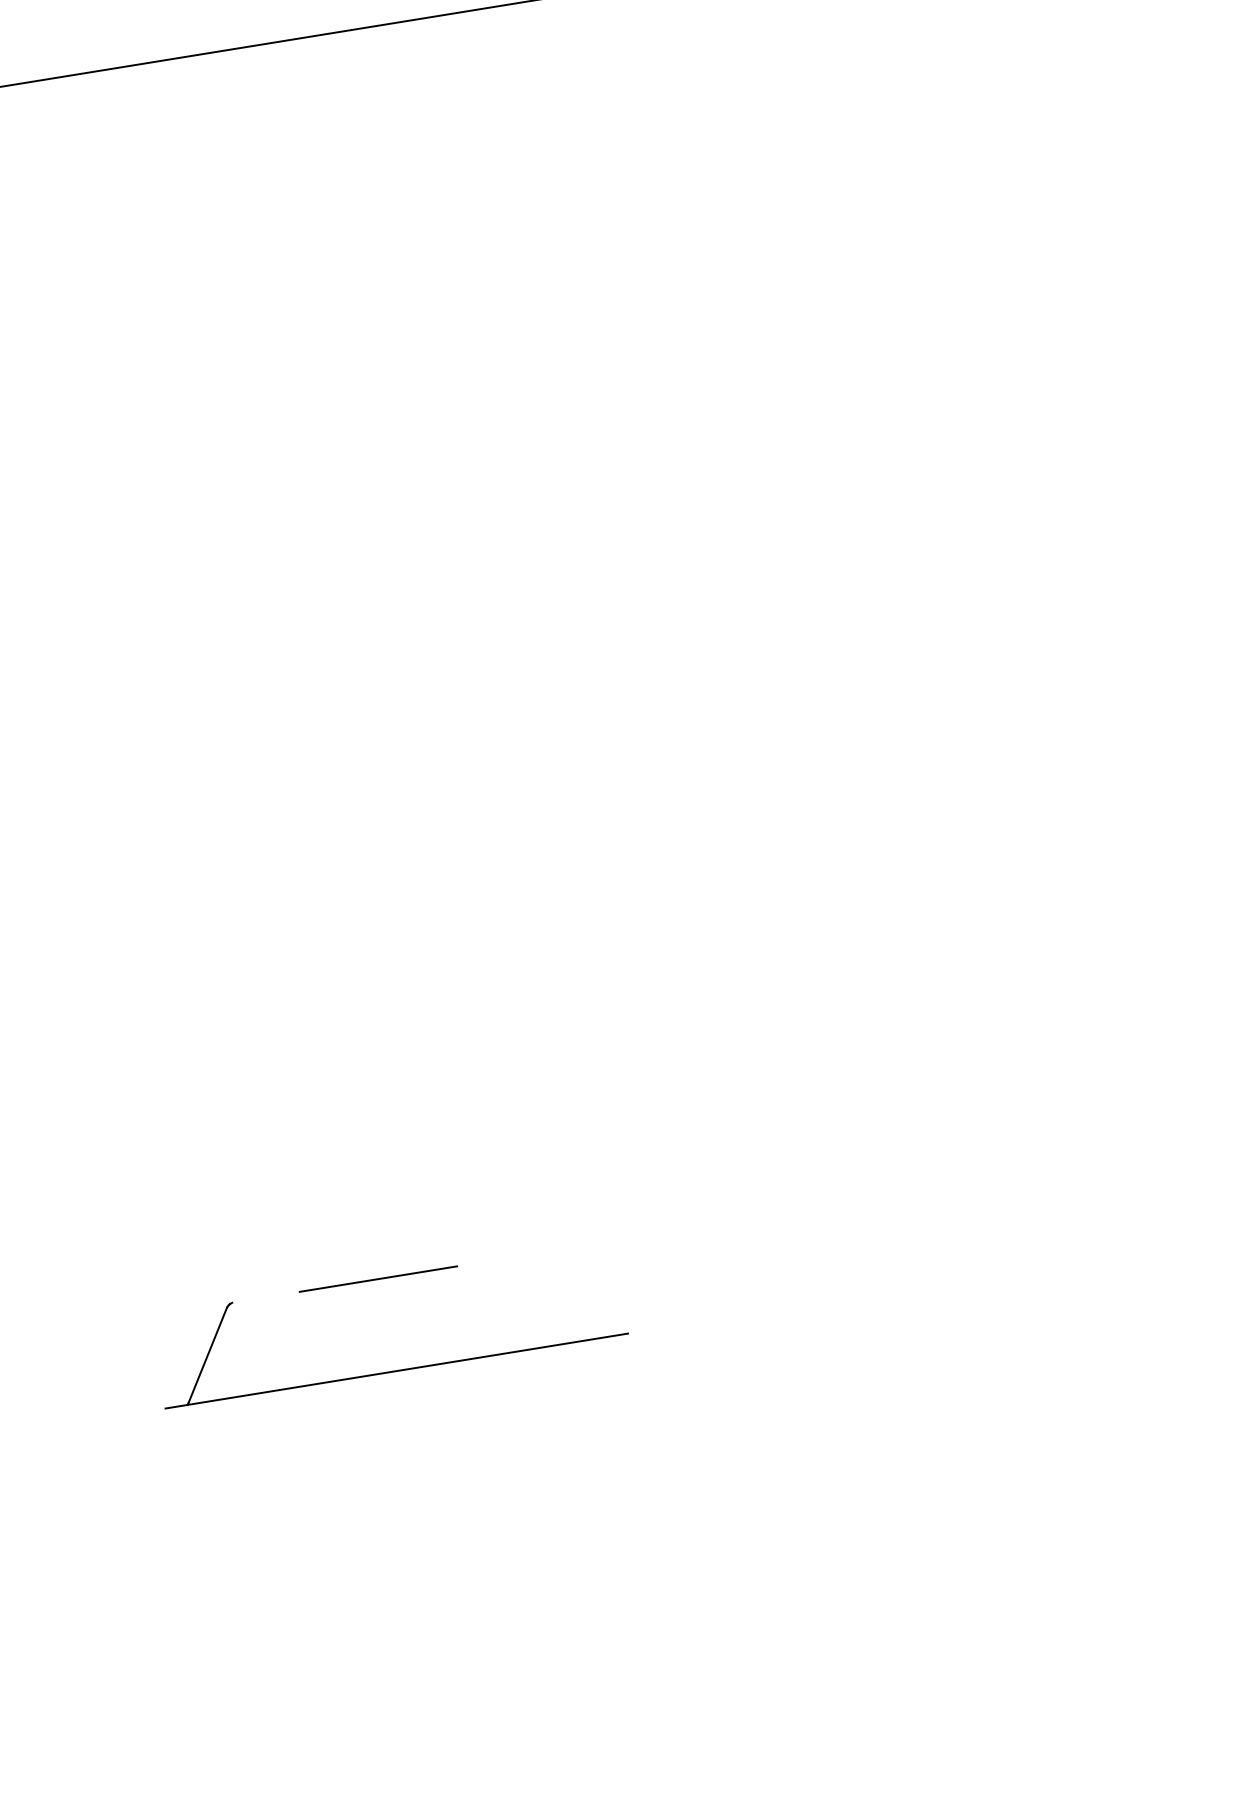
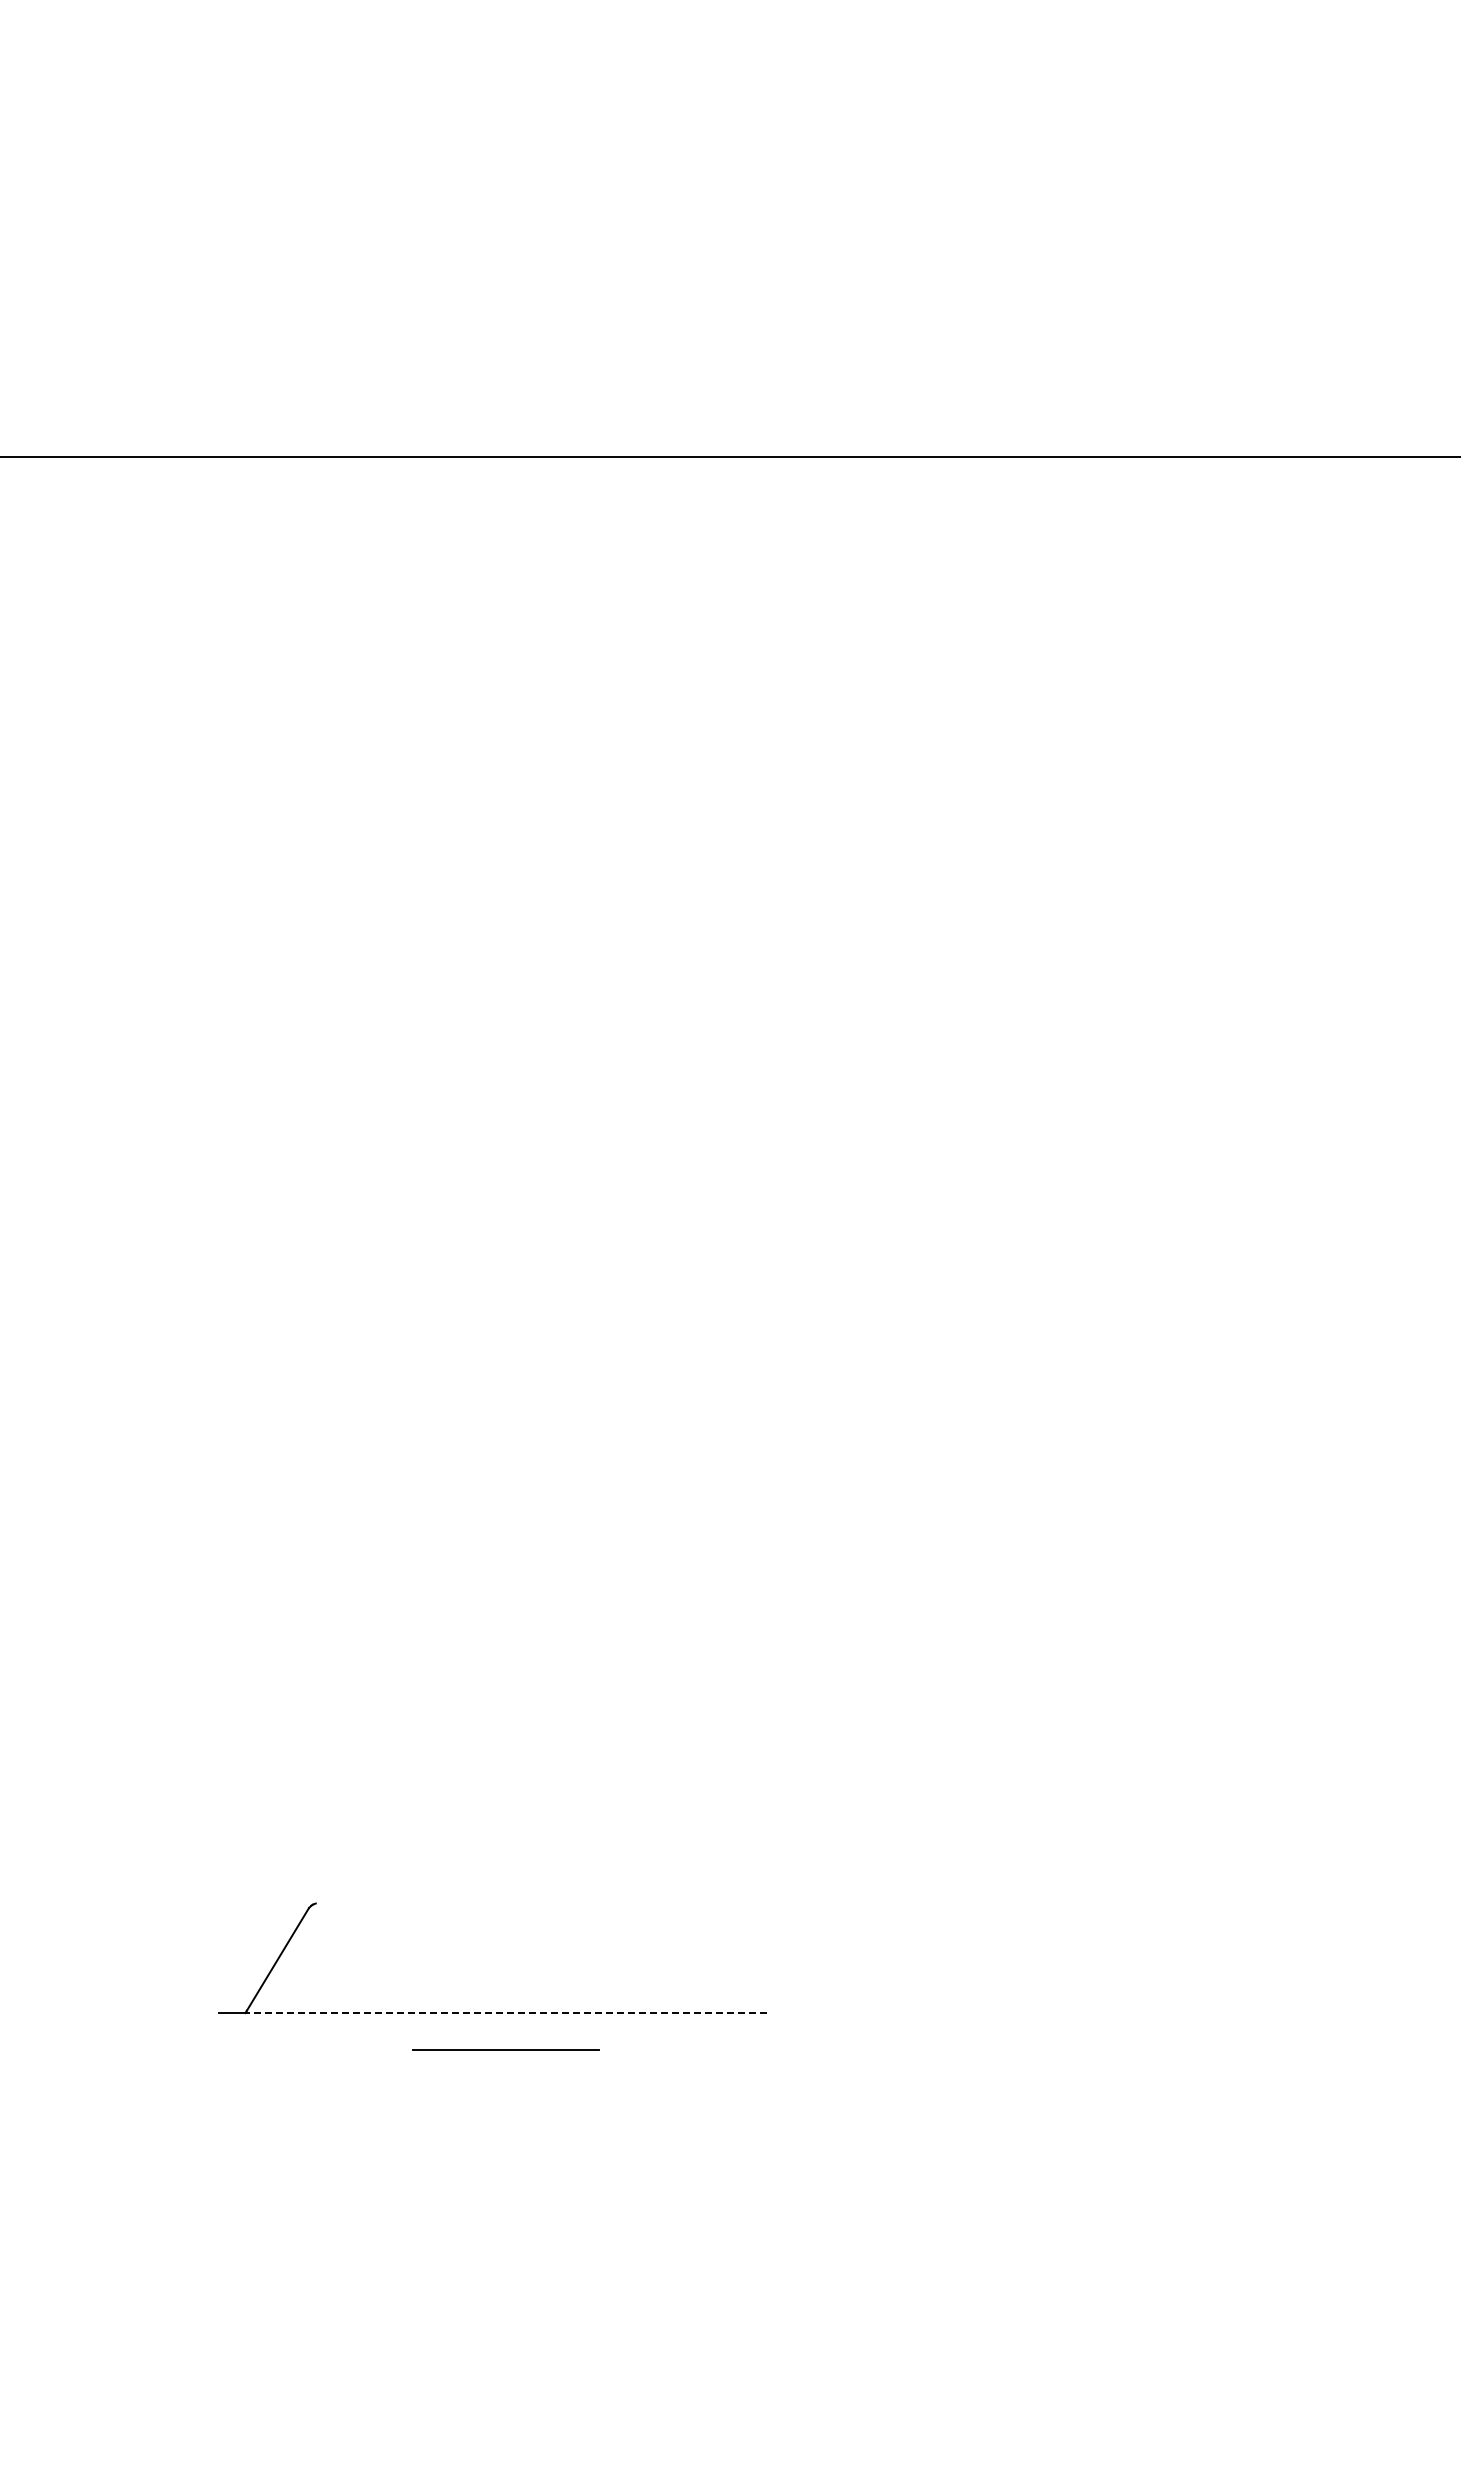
line: (378, 1279) -> (505, 2049), moved
line: (408, 1369) -> (506, 2013), solid -> dashed

